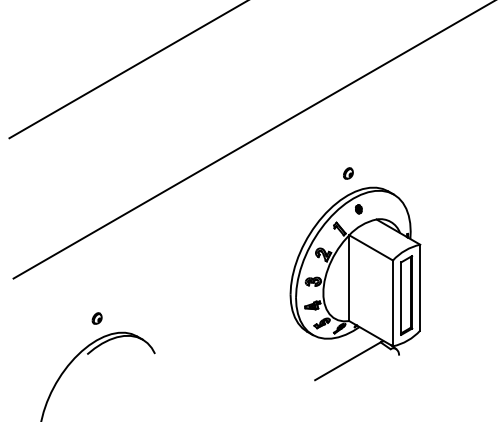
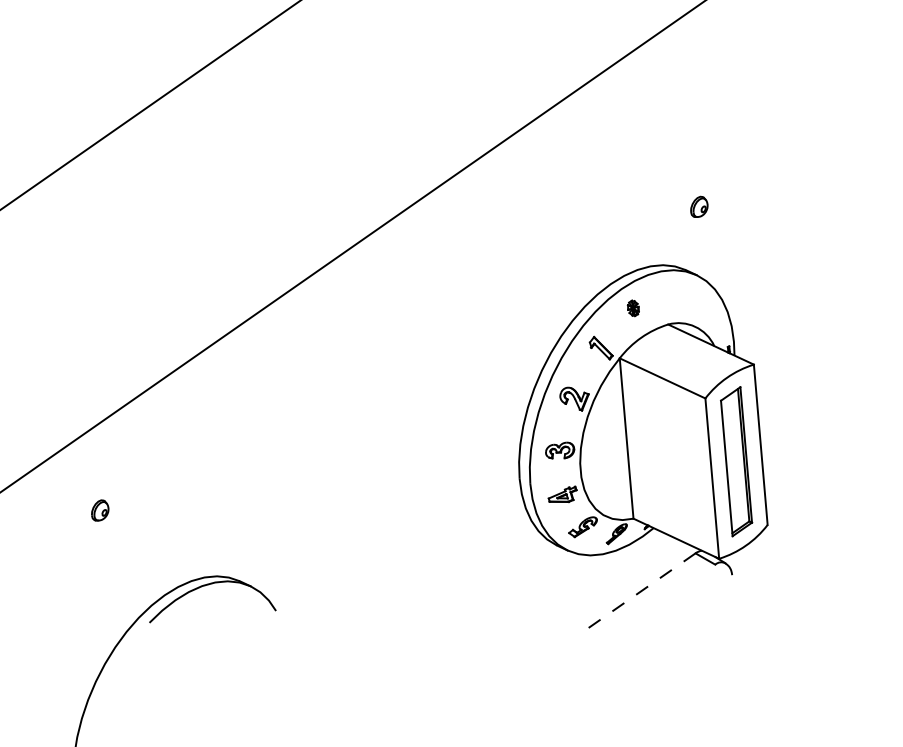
part: (348, 173) -> (699, 207), moved
part: (96, 318) -> (98, 510), moved
line: (347, 361) -> (636, 594), solid -> dashed

